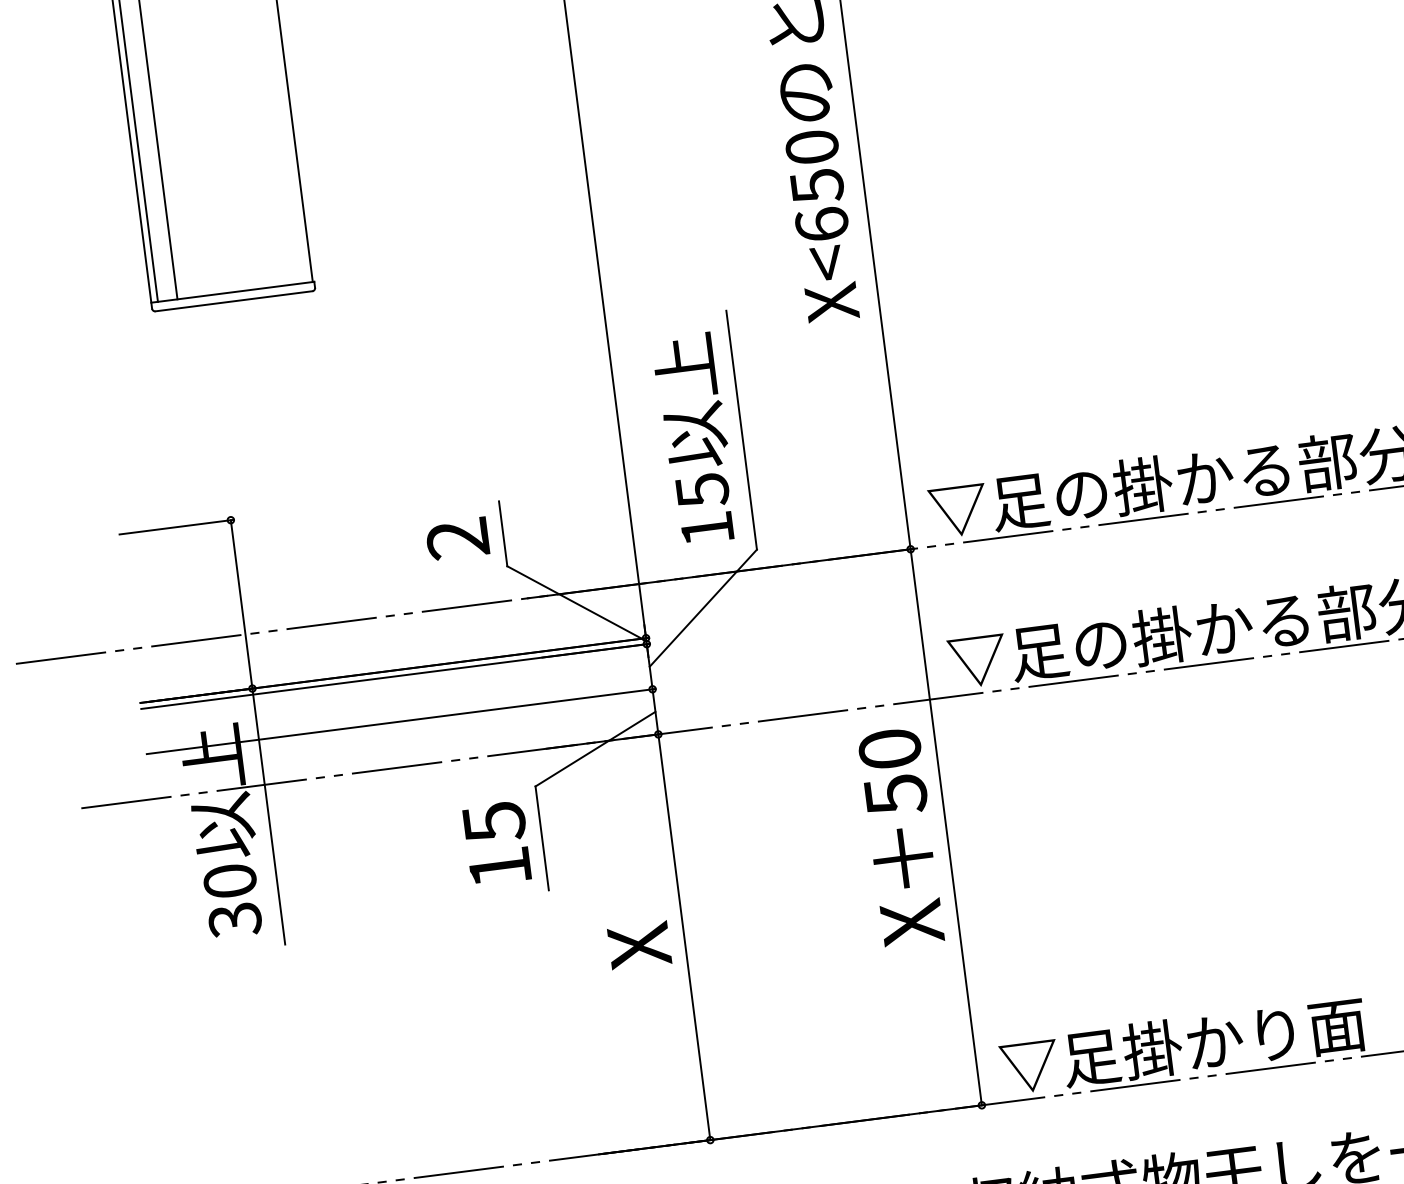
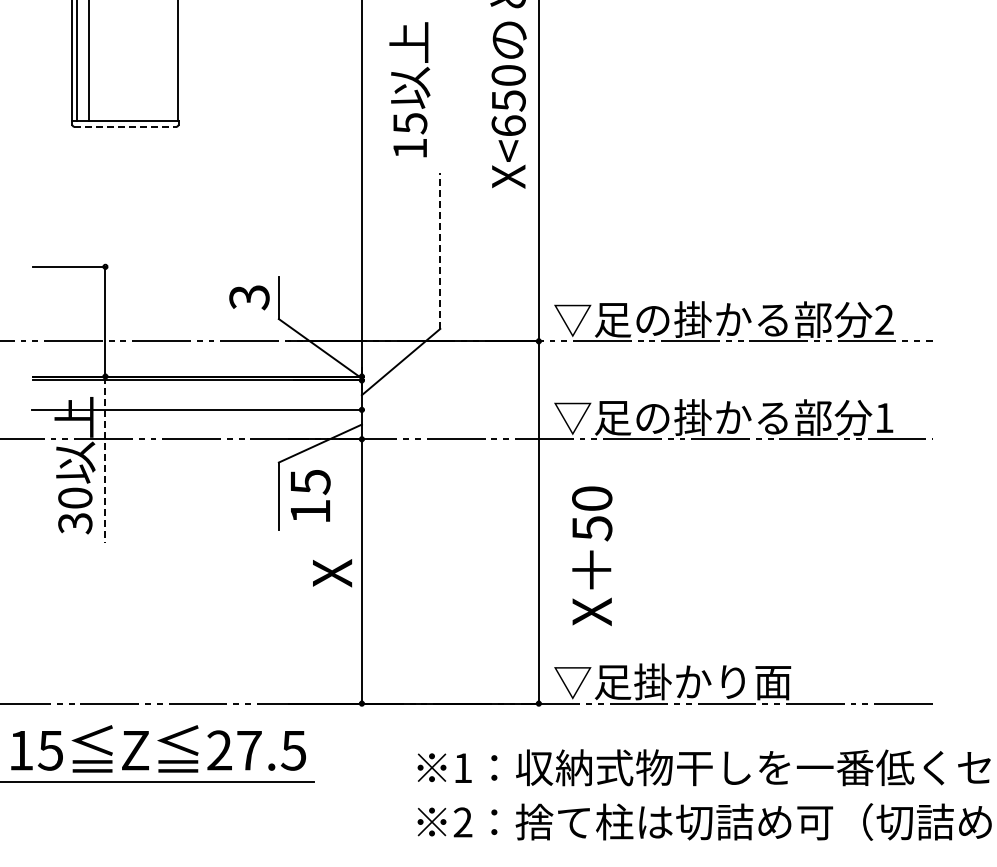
line: (234, 300) -> (125, 126), solid -> dashed
line: (742, 430) -> (440, 251), solid -> dashed
text: (694, 438) -> (409, 89), moved
text: (457, 538) -> (249, 297), 2 -> 3
line: (269, 817) -> (105, 460), solid -> dashed
text: (901, 837) -> (592, 556), moved
text: (496, 842) -> (310, 495), moved

